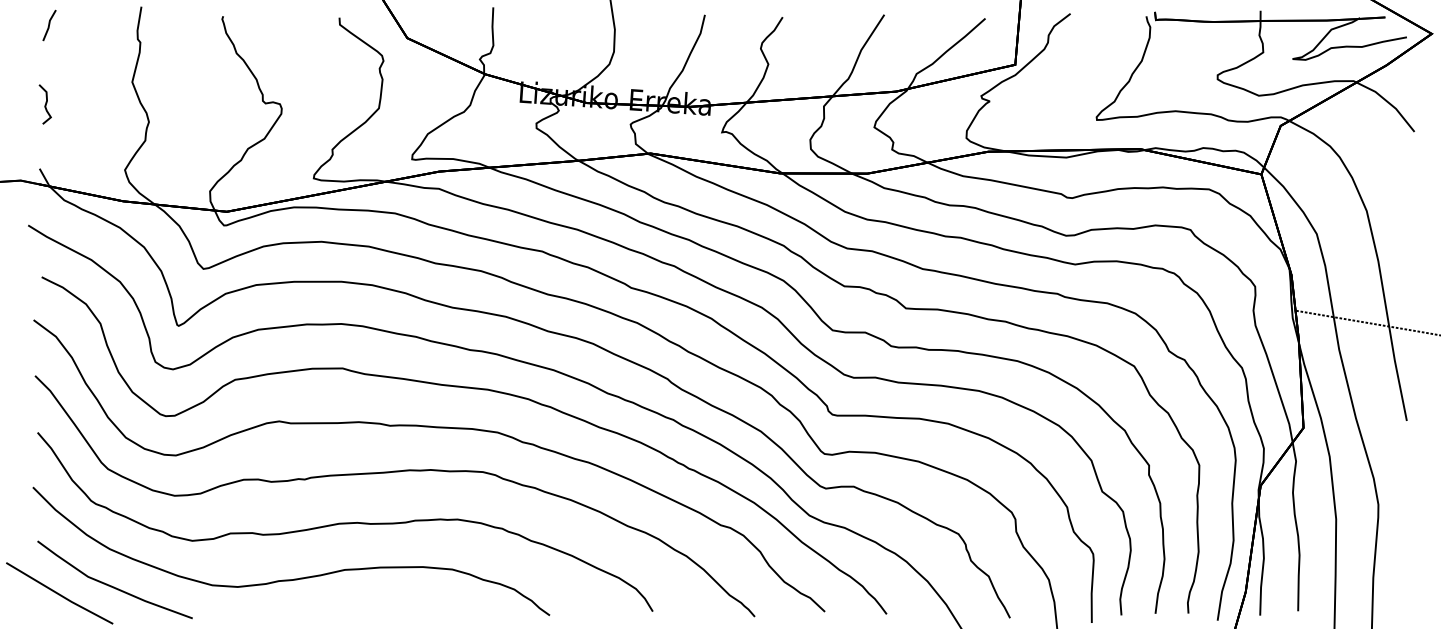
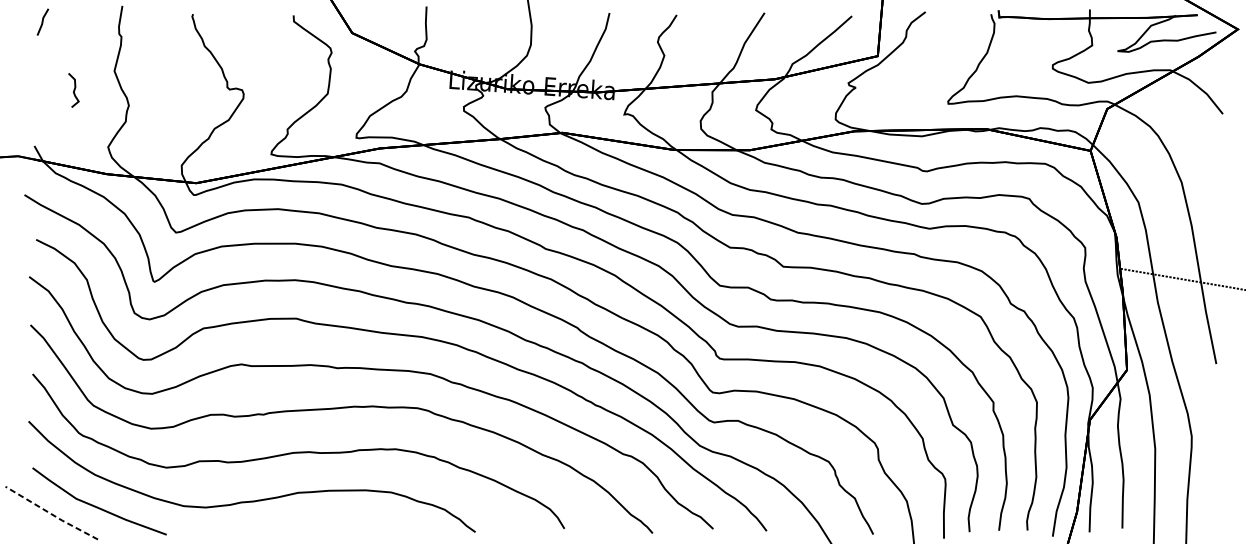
curve: (45, 104) -> (74, 90), moved
line: (59, 594) -> (51, 514), solid -> dashed

